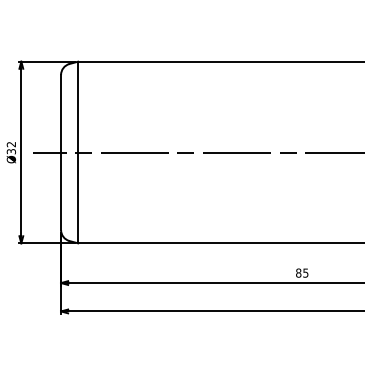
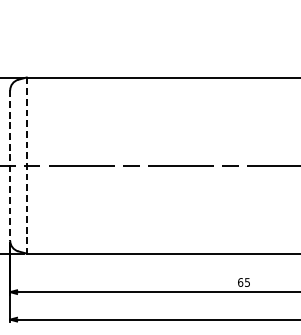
line: (61, 152) -> (10, 165), solid -> dashed
line: (78, 152) -> (27, 165), solid -> dashed
text: (298, 272) -> (240, 281), 85 -> 65

